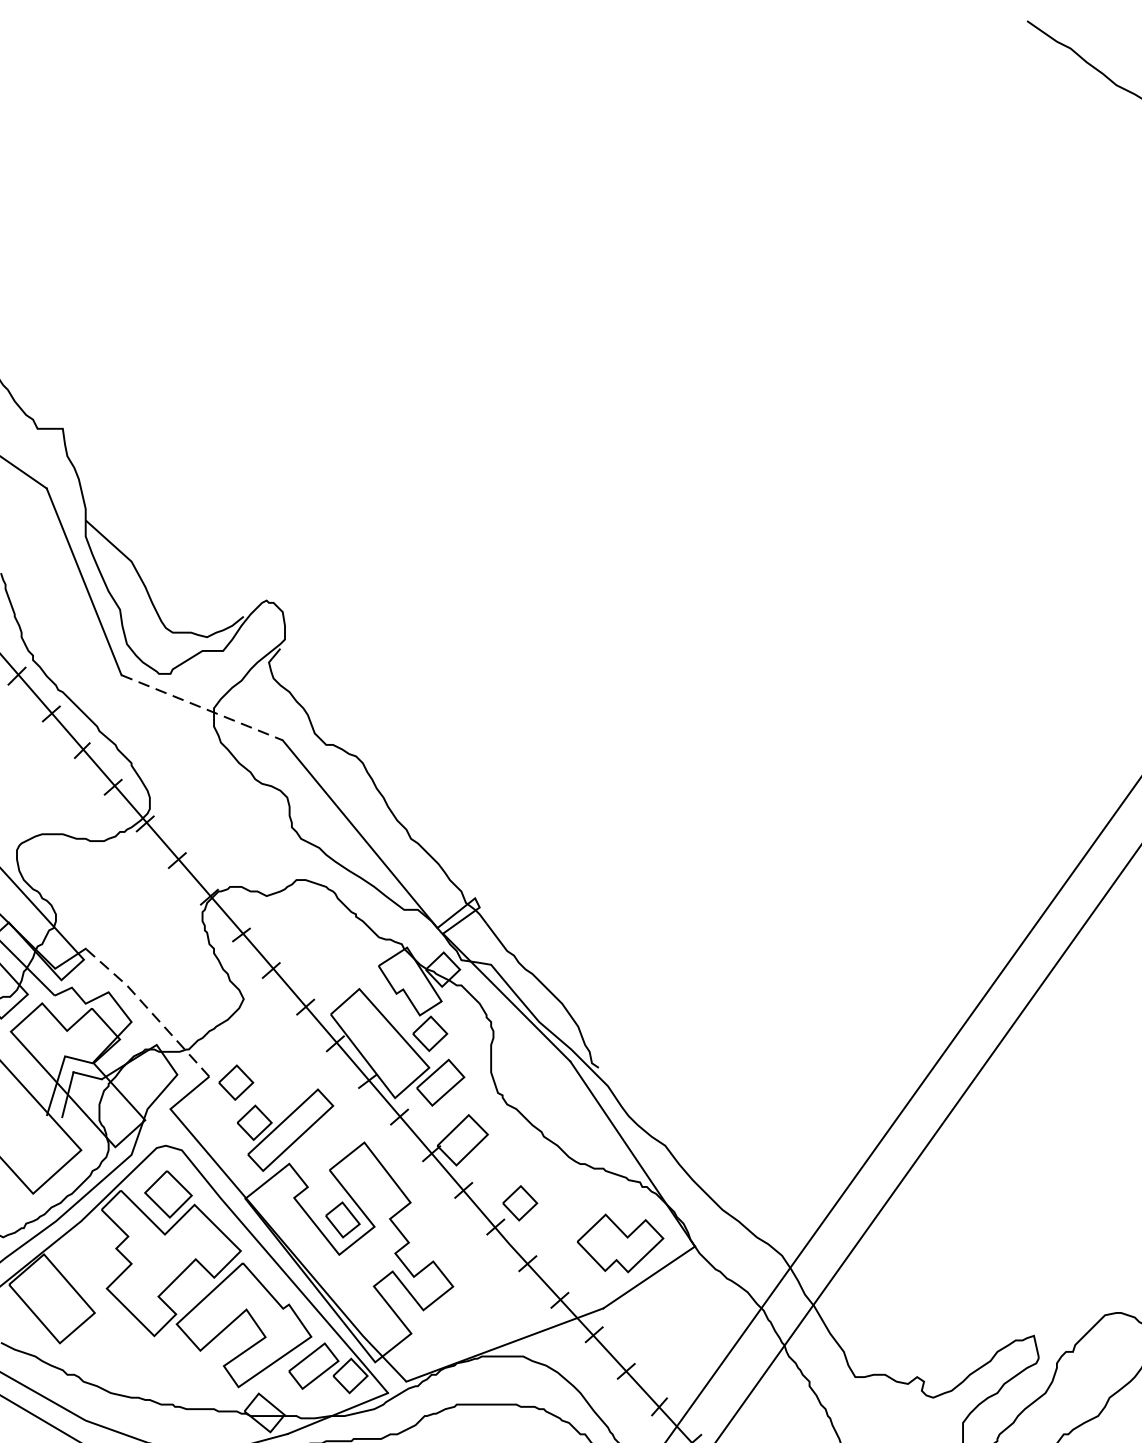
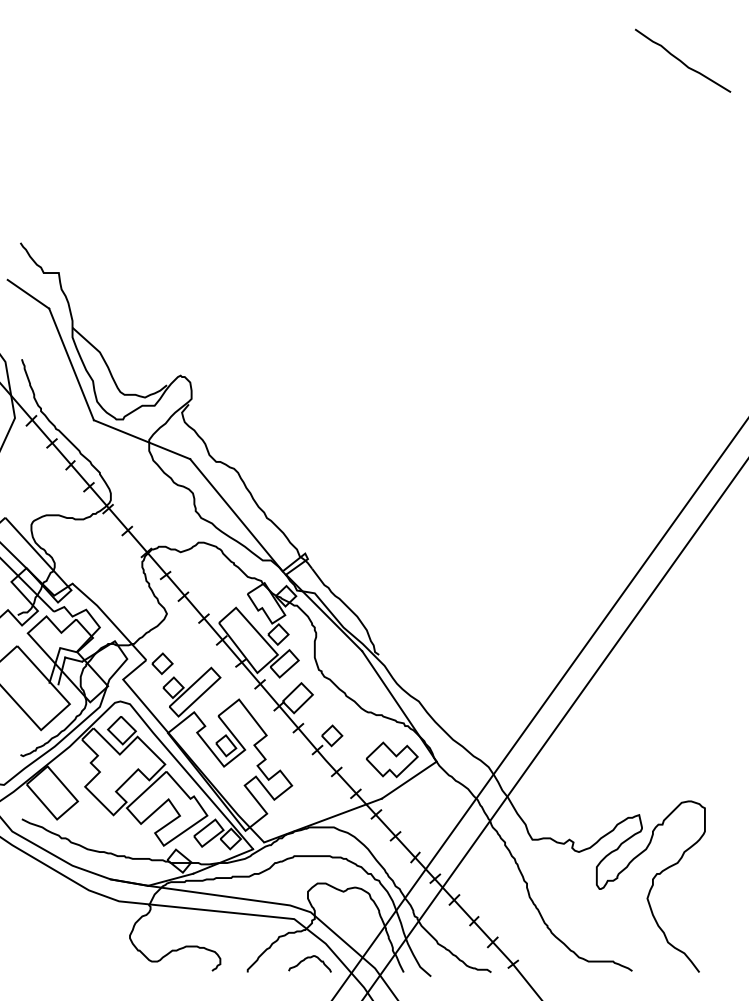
line: (202, 707) -> (142, 439), dashed -> solid
line: (149, 1010) -> (110, 620), dashed -> solid

